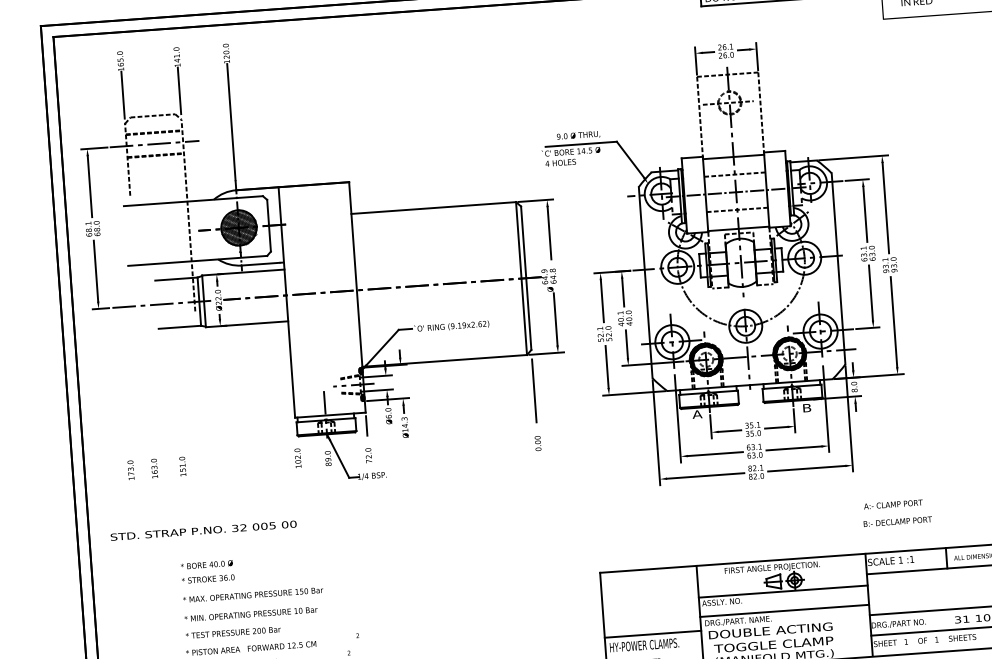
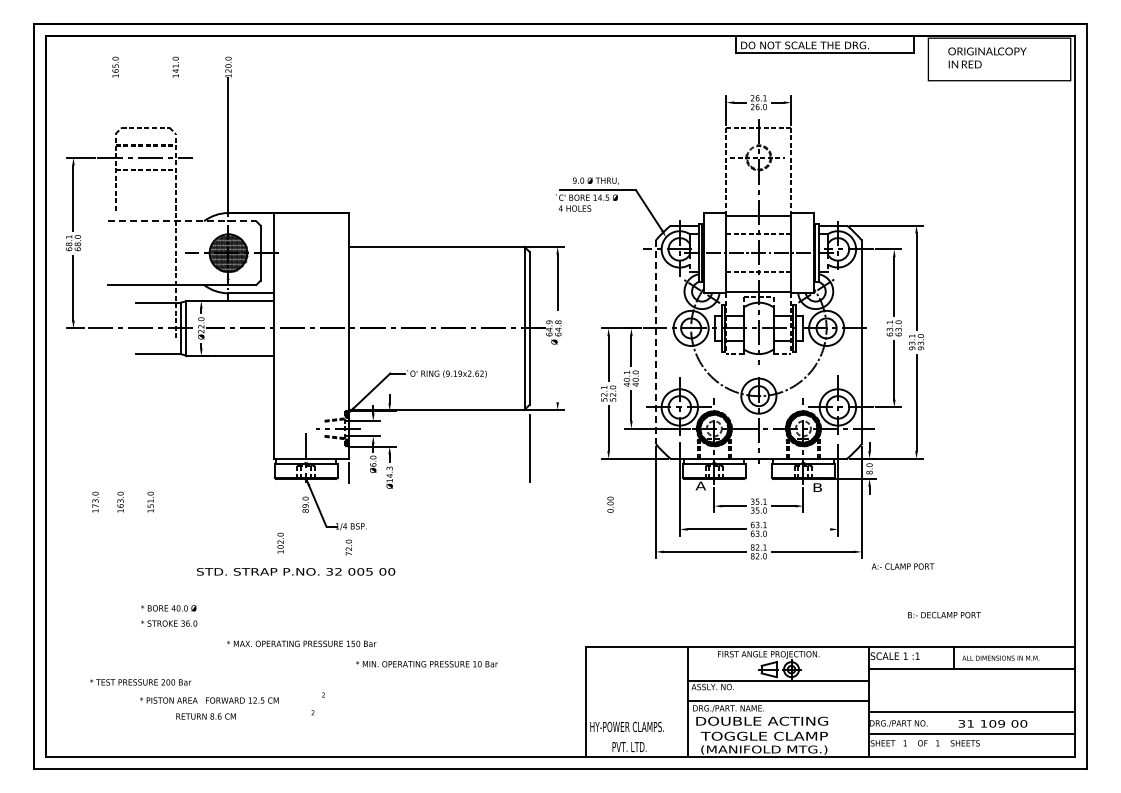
line: (179, 90) -> (175, 102), removed
line: (122, 95) -> (115, 103), removed
line: (193, 201) -> (182, 221), solid -> dashed
line: (646, 282) -> (656, 342), solid -> dashed
line: (555, 319) -> (557, 374), removed
text: (538, 443) -> (610, 504), moved
line: (793, 448) -> (800, 529), removed
text: (368, 455) -> (348, 547), moved
text: (297, 457) -> (280, 542), moved
text: (892, 504) -> (902, 566), moved
text: (897, 522) -> (944, 615), moved
text: (204, 530) -> (296, 571), moved
text: (253, 594) -> (301, 643), moved
text: (250, 614) -> (426, 664), moved
text: (233, 632) -> (140, 682), moved
line: (652, 633) -> (636, 715), removed

